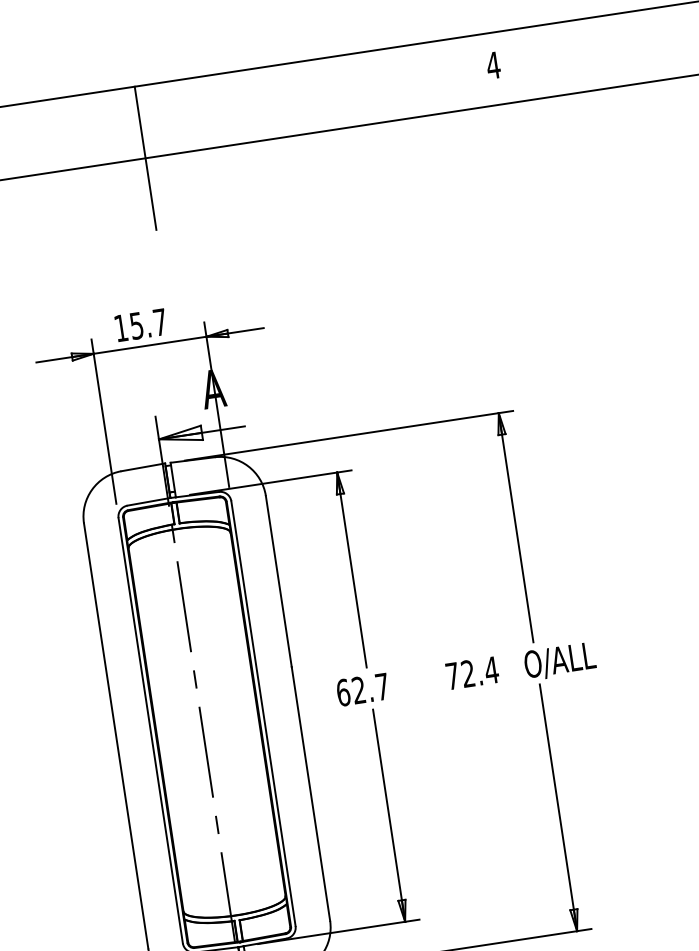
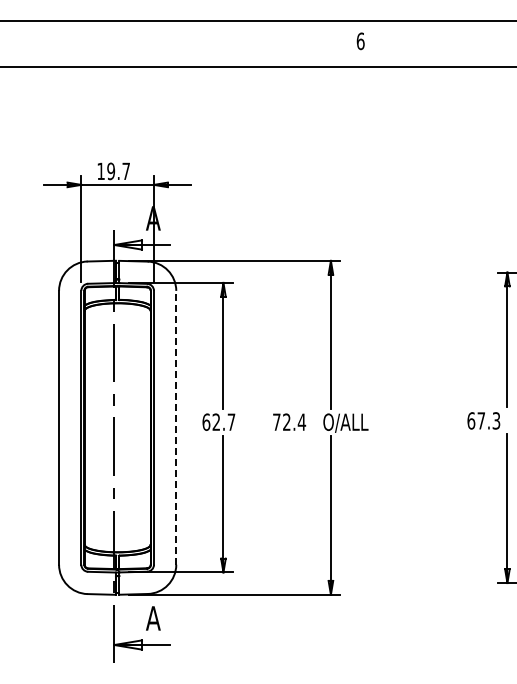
text: (493, 65) -> (360, 41), 4 -> 6
line: (145, 158) -> (132, 66), removed
text: (137, 324) -> (111, 170), 15.7 -> 19.7
line: (298, 707) -> (176, 427), solid -> dashed

